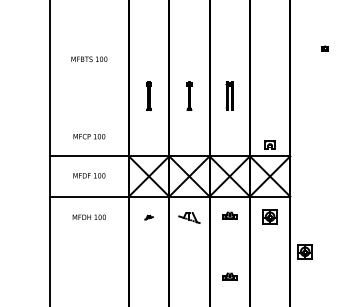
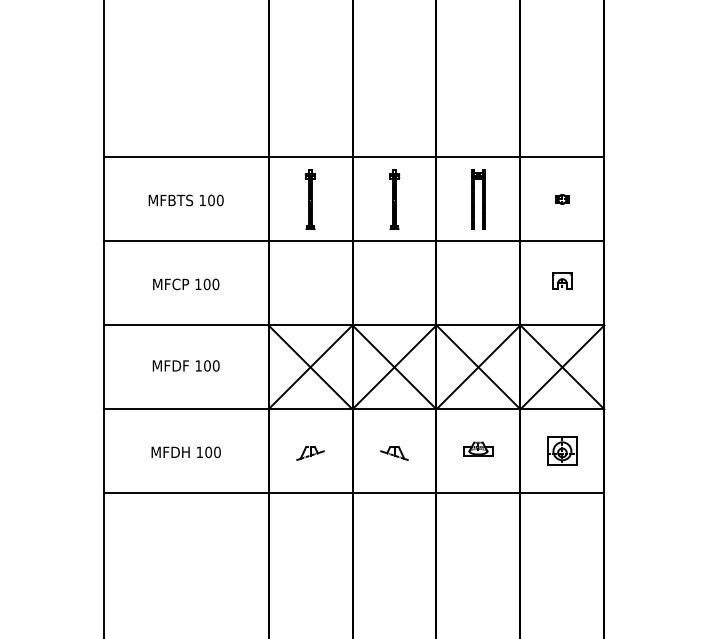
part: (324, 48) -> (561, 198), moved
text: (89, 58) -> (186, 198), moved
line: (169, 75) -> (352, 157), added
line: (169, 115) -> (352, 240), added
part: (269, 144) -> (561, 279), moved
part: (148, 217) -> (309, 452), size x1.67
part: (189, 217) -> (394, 452), size x0.62
line: (169, 237) -> (352, 494), added
part: (304, 251) -> (633, 523), removed
part: (229, 276) -> (477, 575), removed

